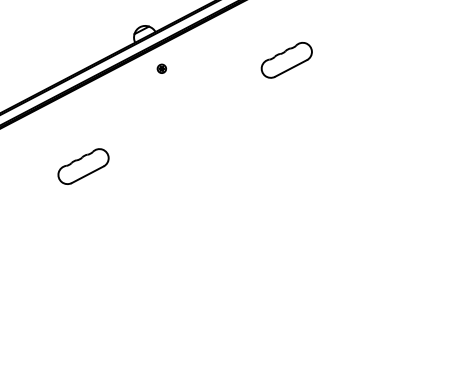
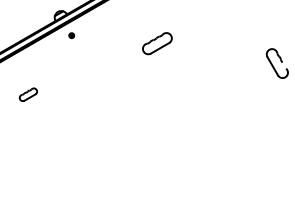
part: (286, 60) -> (157, 43), moved
part: (83, 166) -> (28, 94), size x0.6

